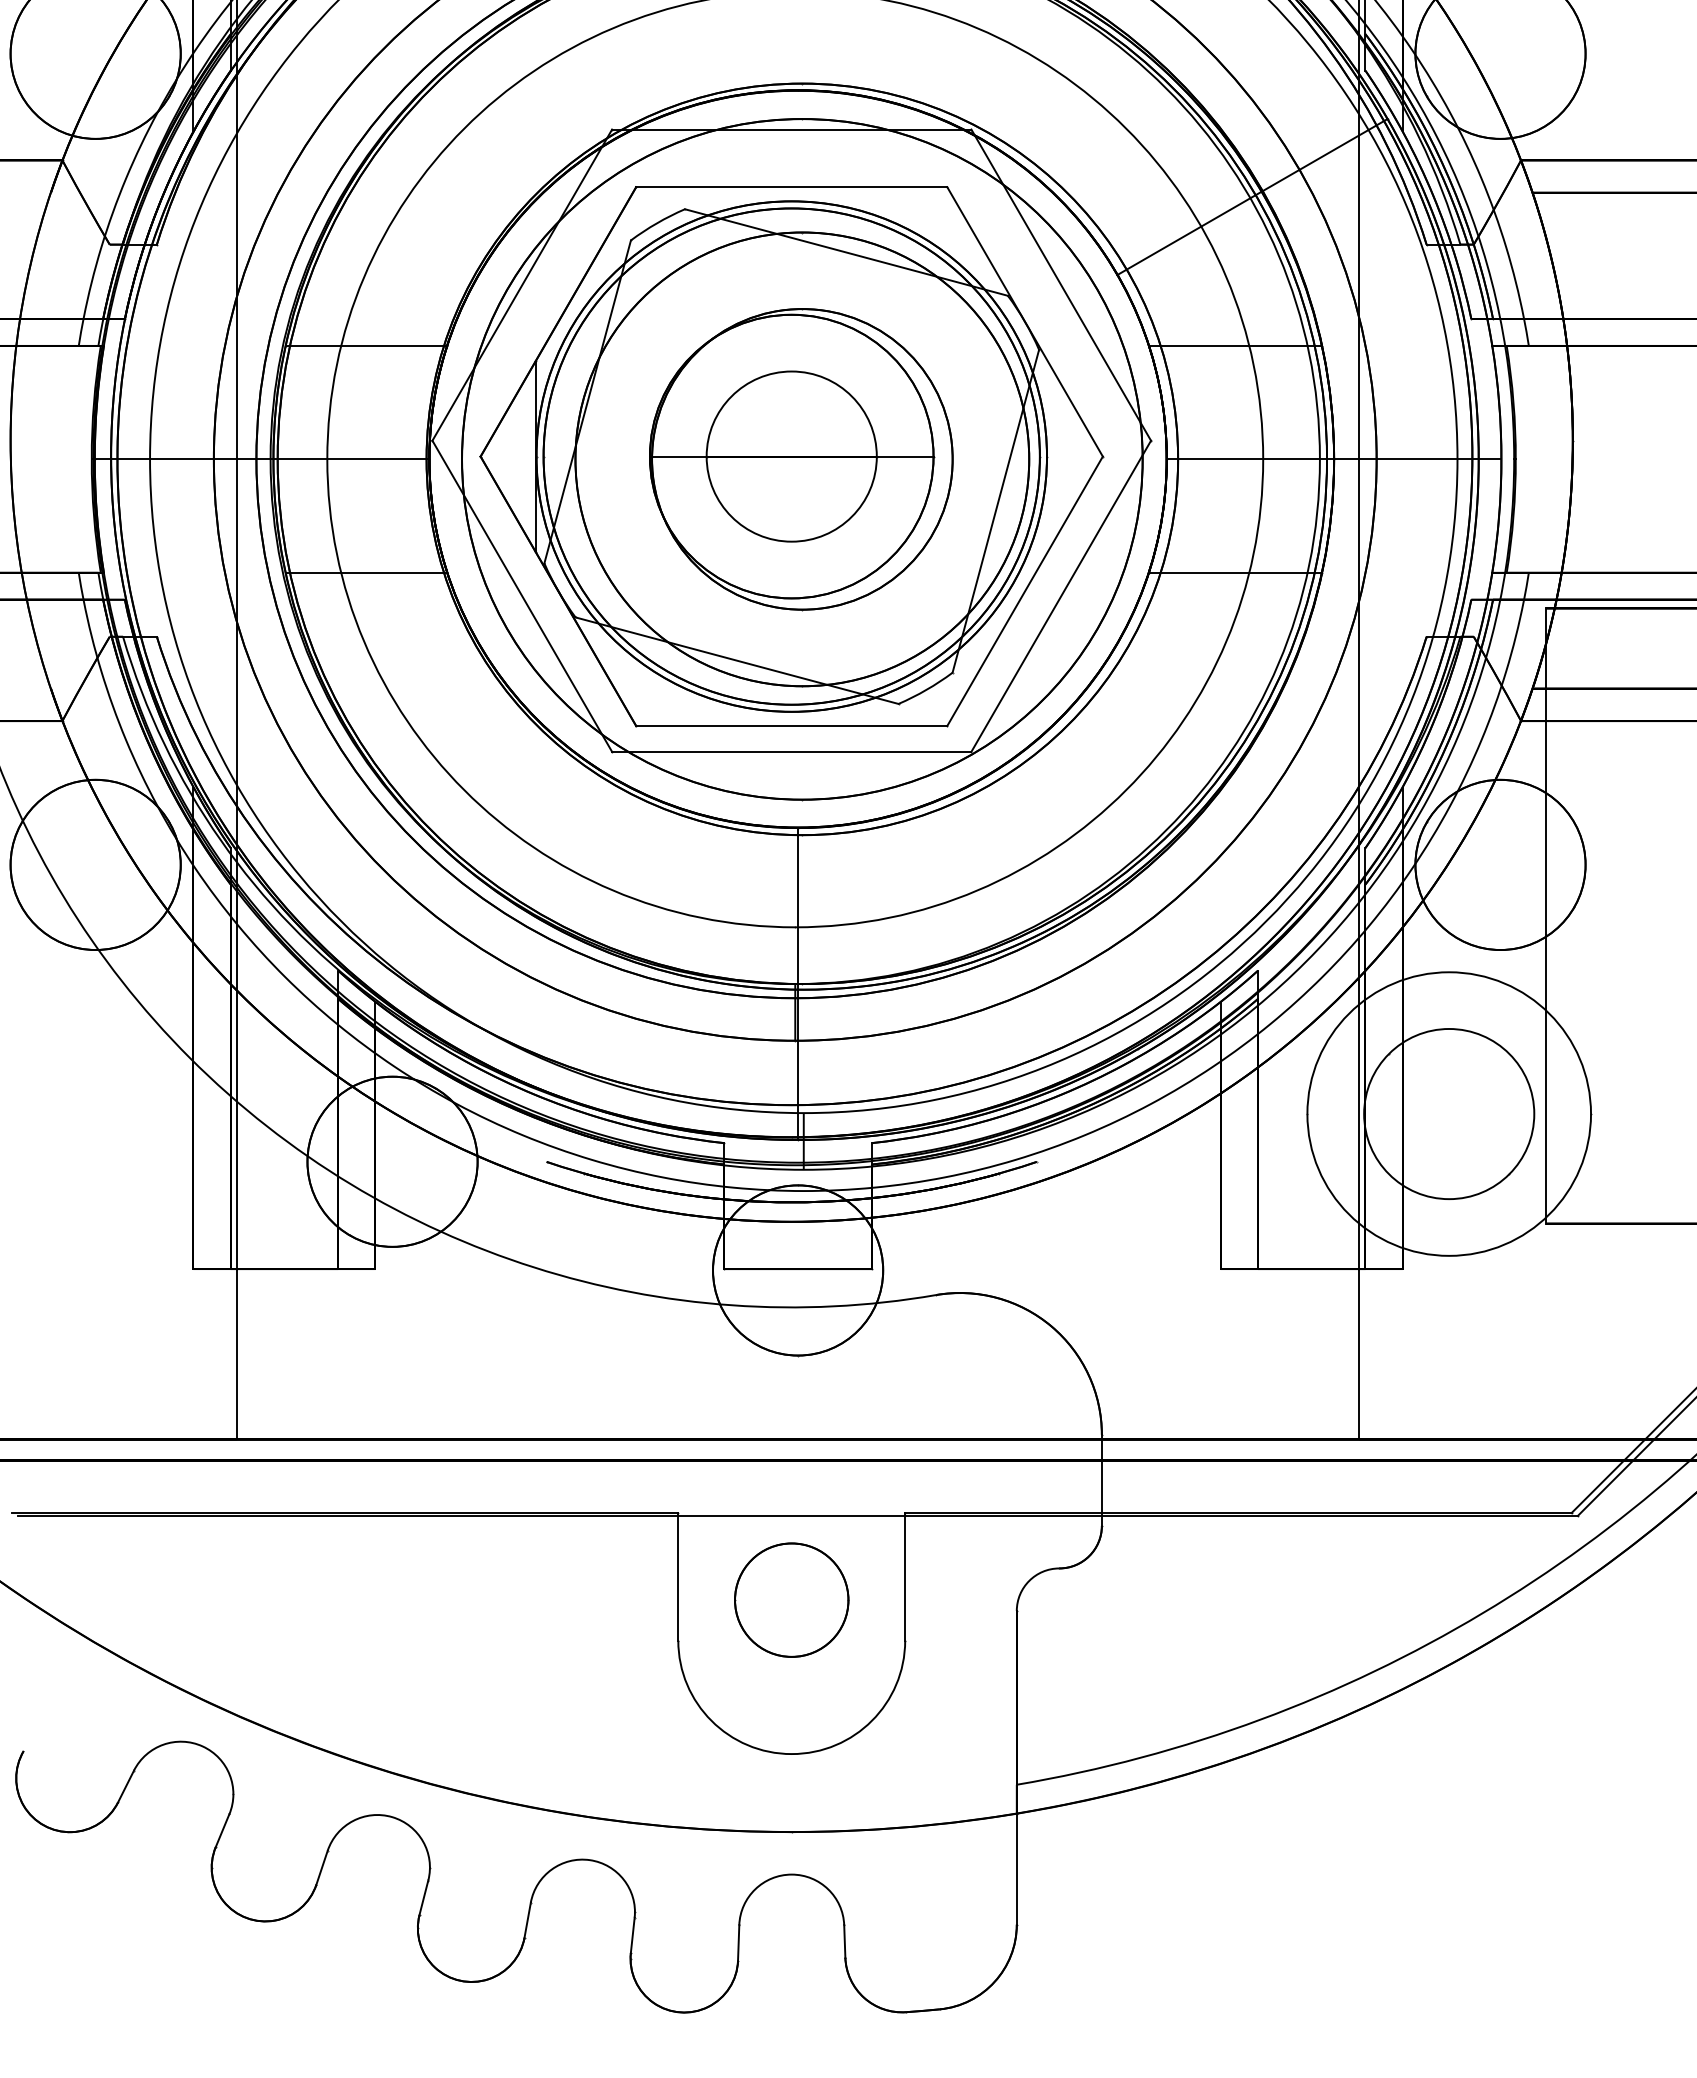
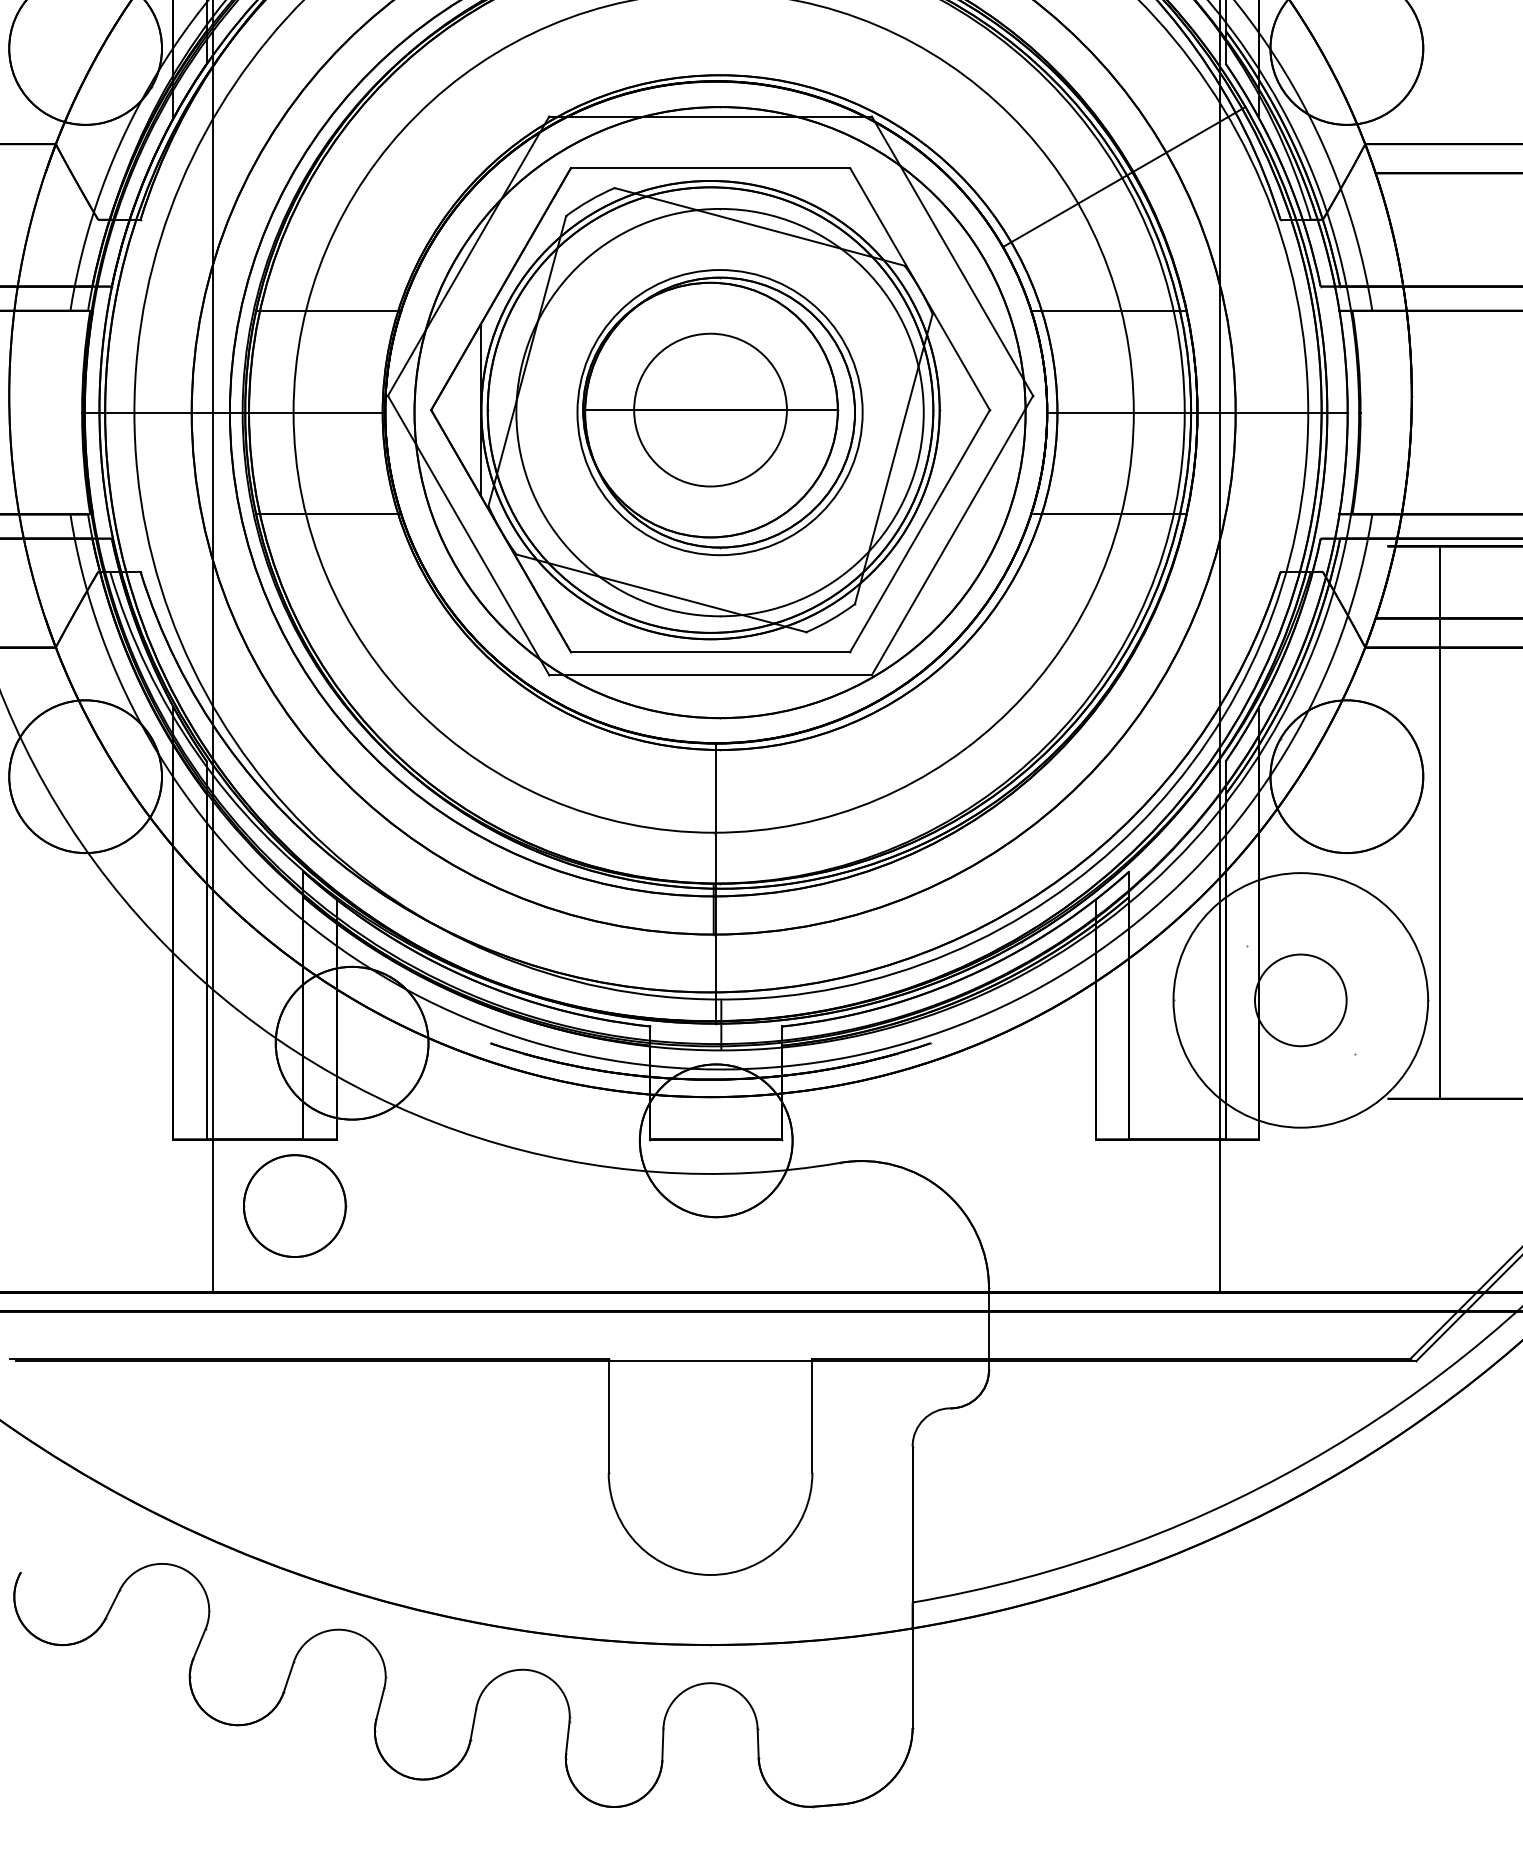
circle: (802, 459) -> (720, 412), size x0.7
line: (1545, 915) -> (1439, 822), moved
circle: (1449, 1113) -> (1301, 999), size x0.6
circle: (791, 1599) -> (294, 1205), moved

